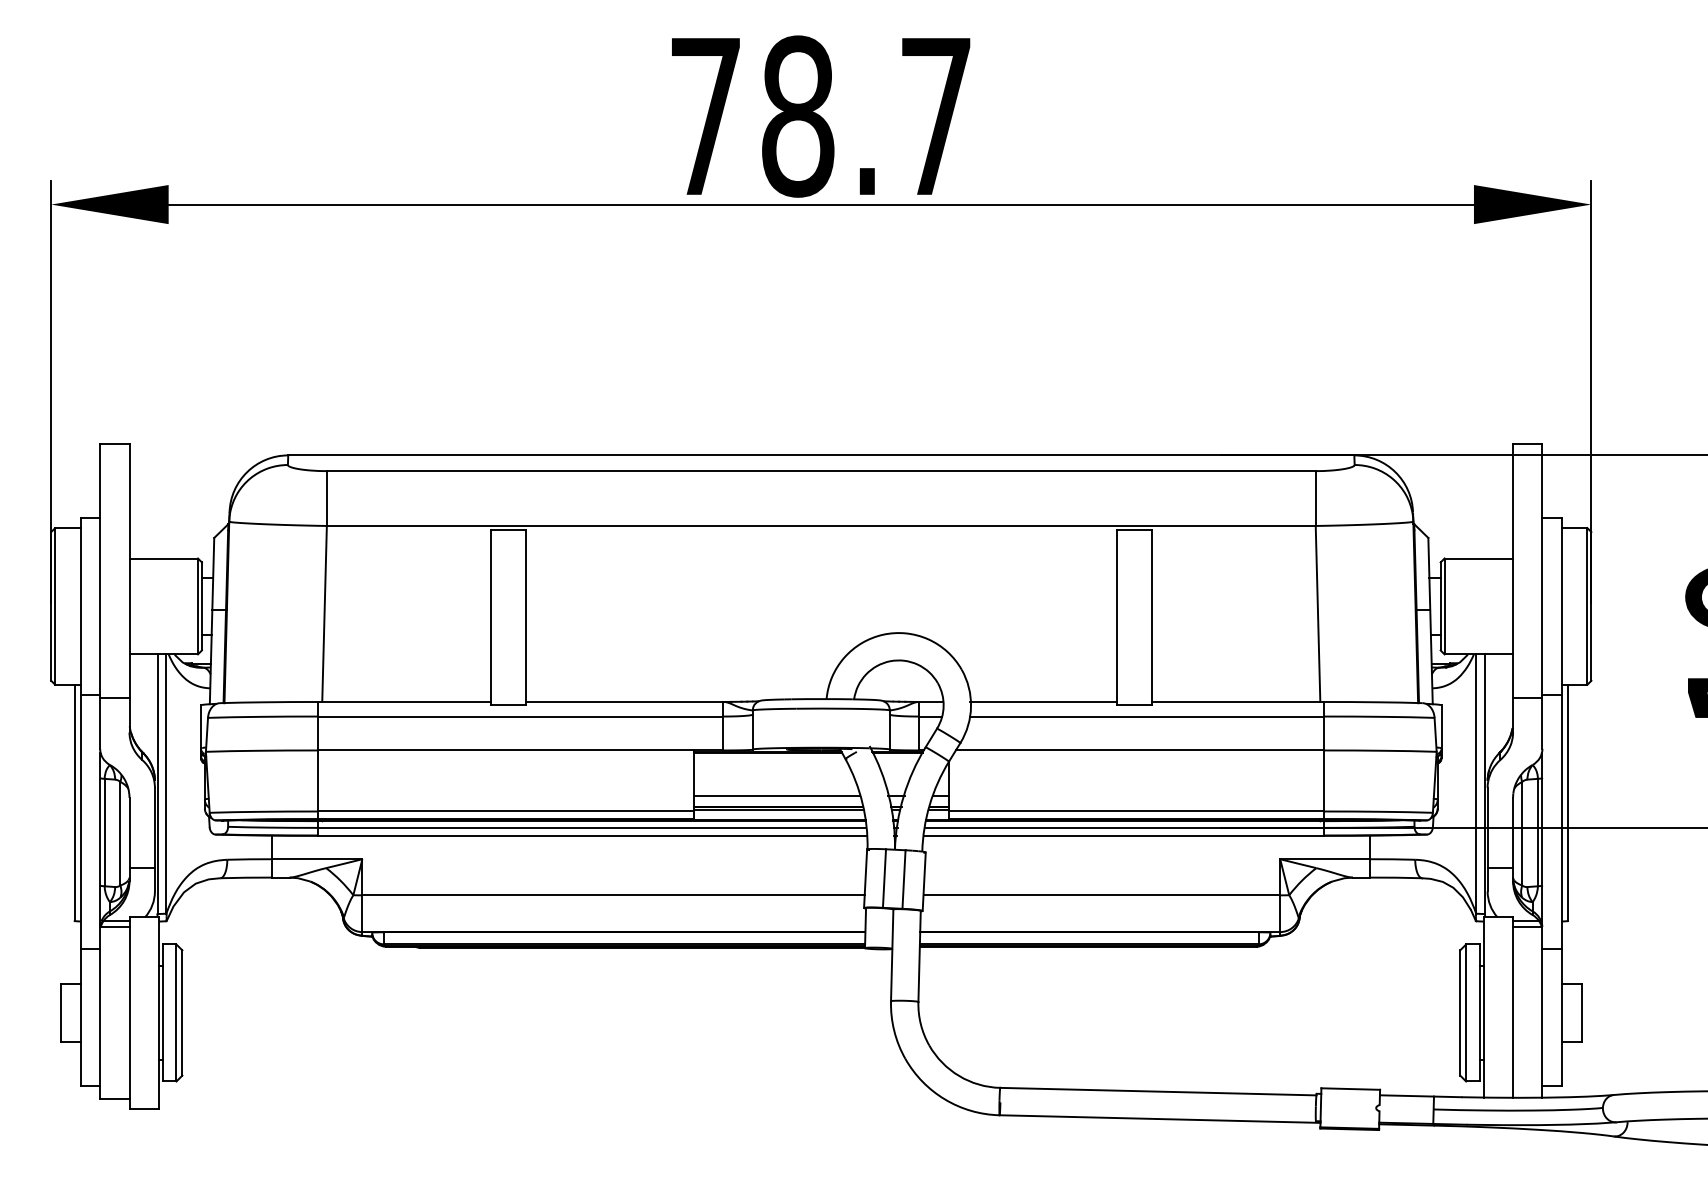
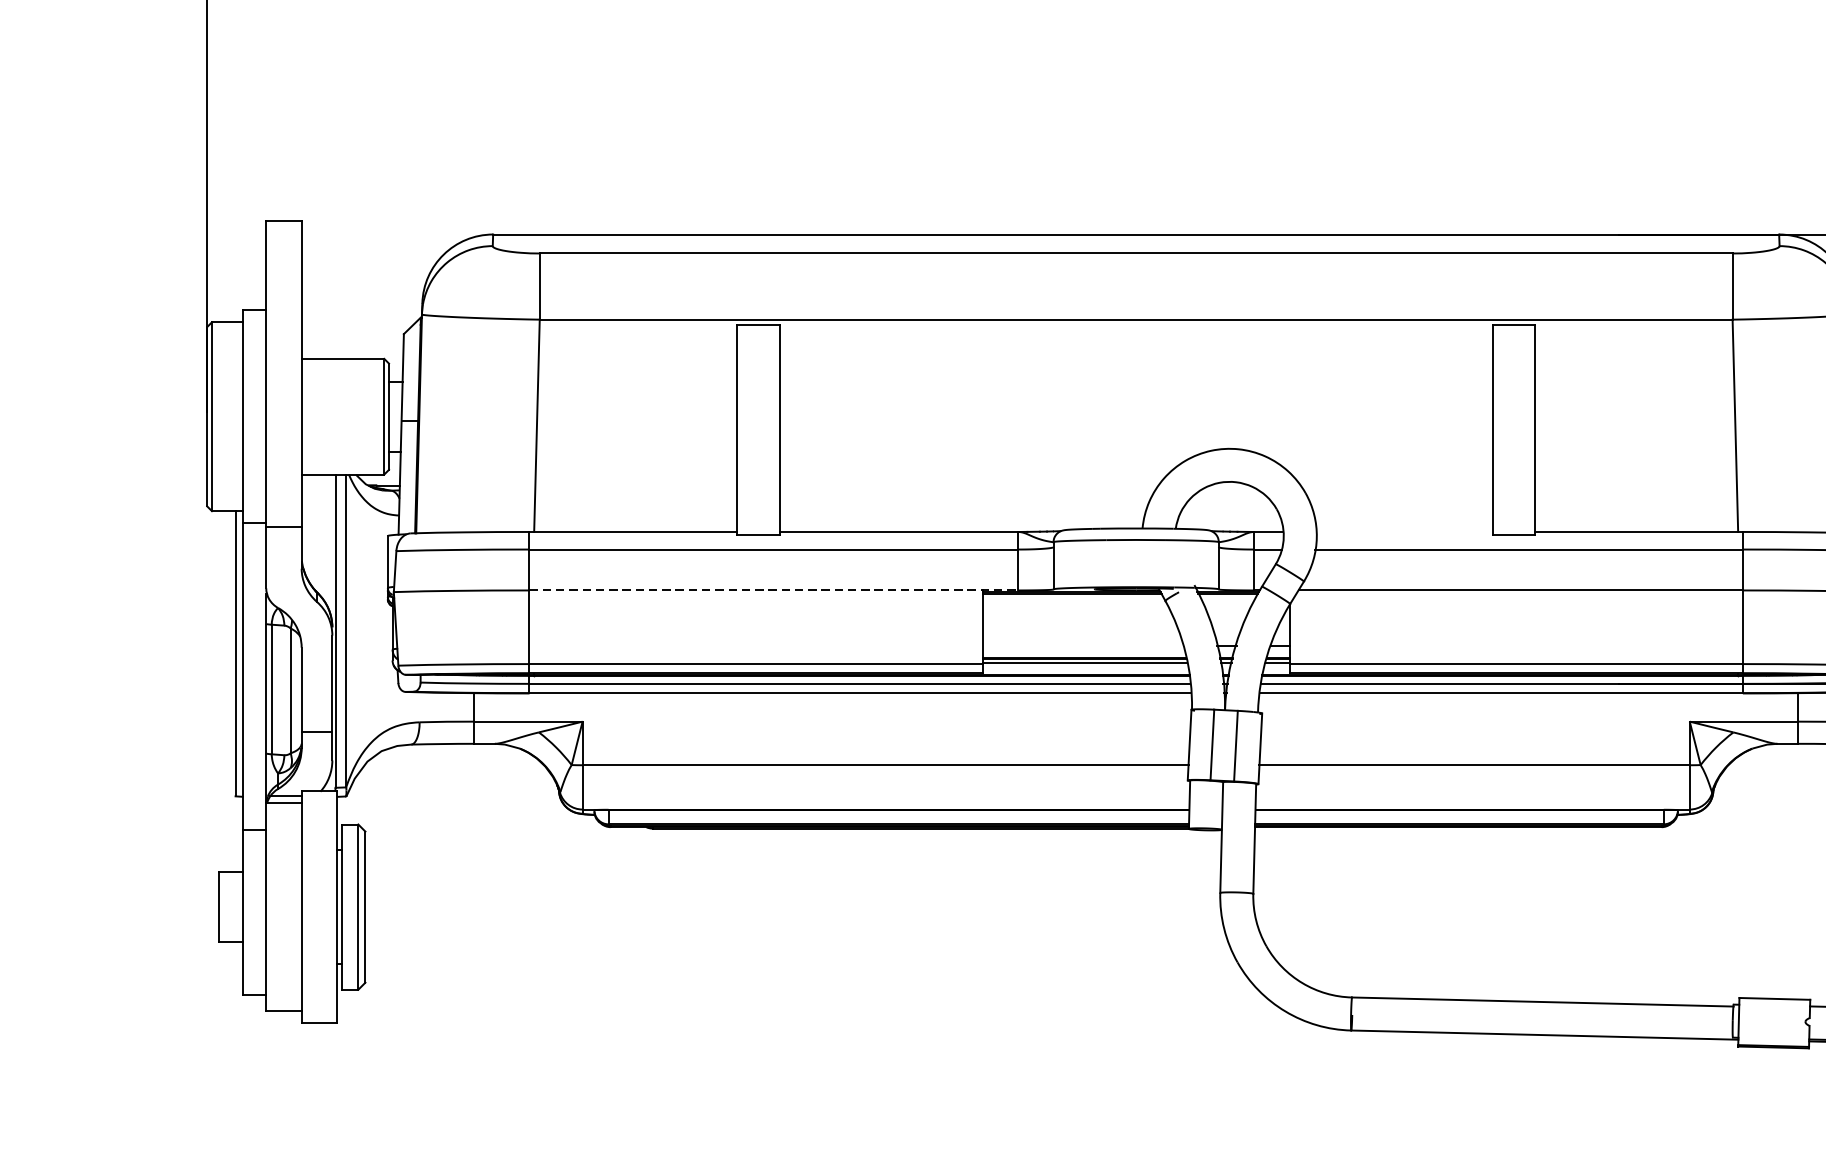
line: (1043, 701) -> (1404, 531), removed
line: (520, 750) -> (773, 590), solid -> dashed
line: (777, 796) -> (1083, 645), removed

